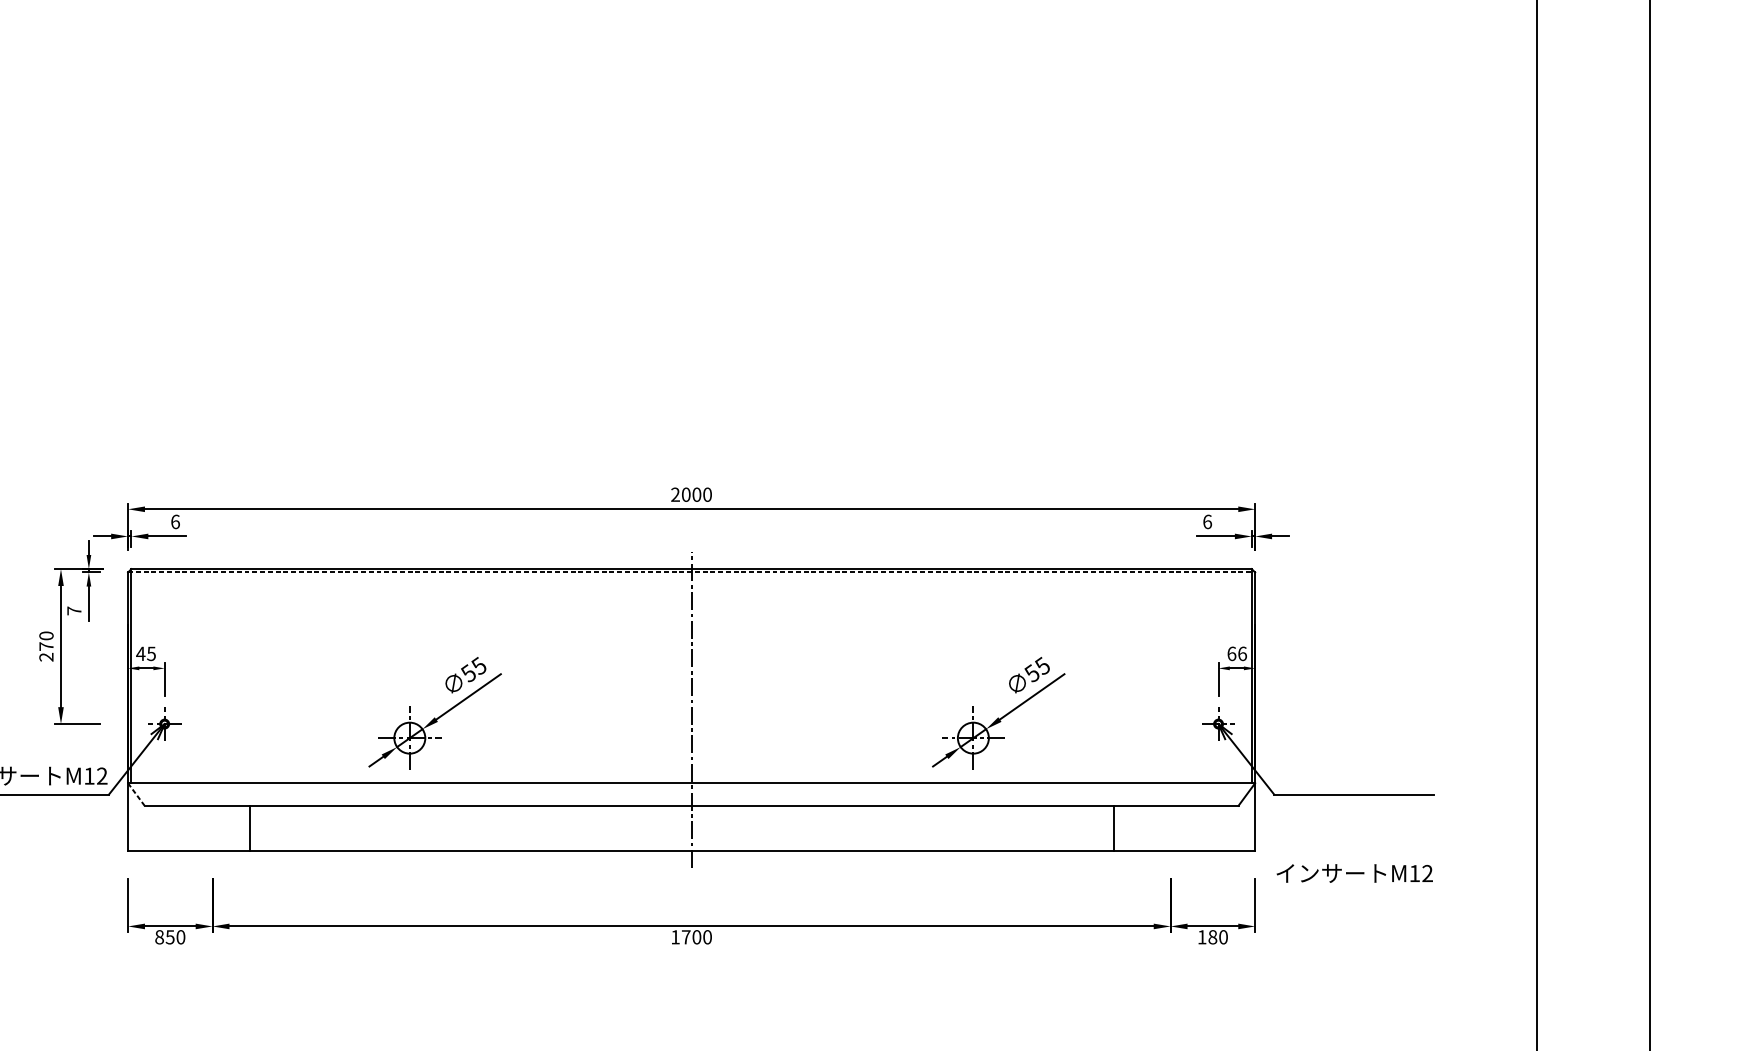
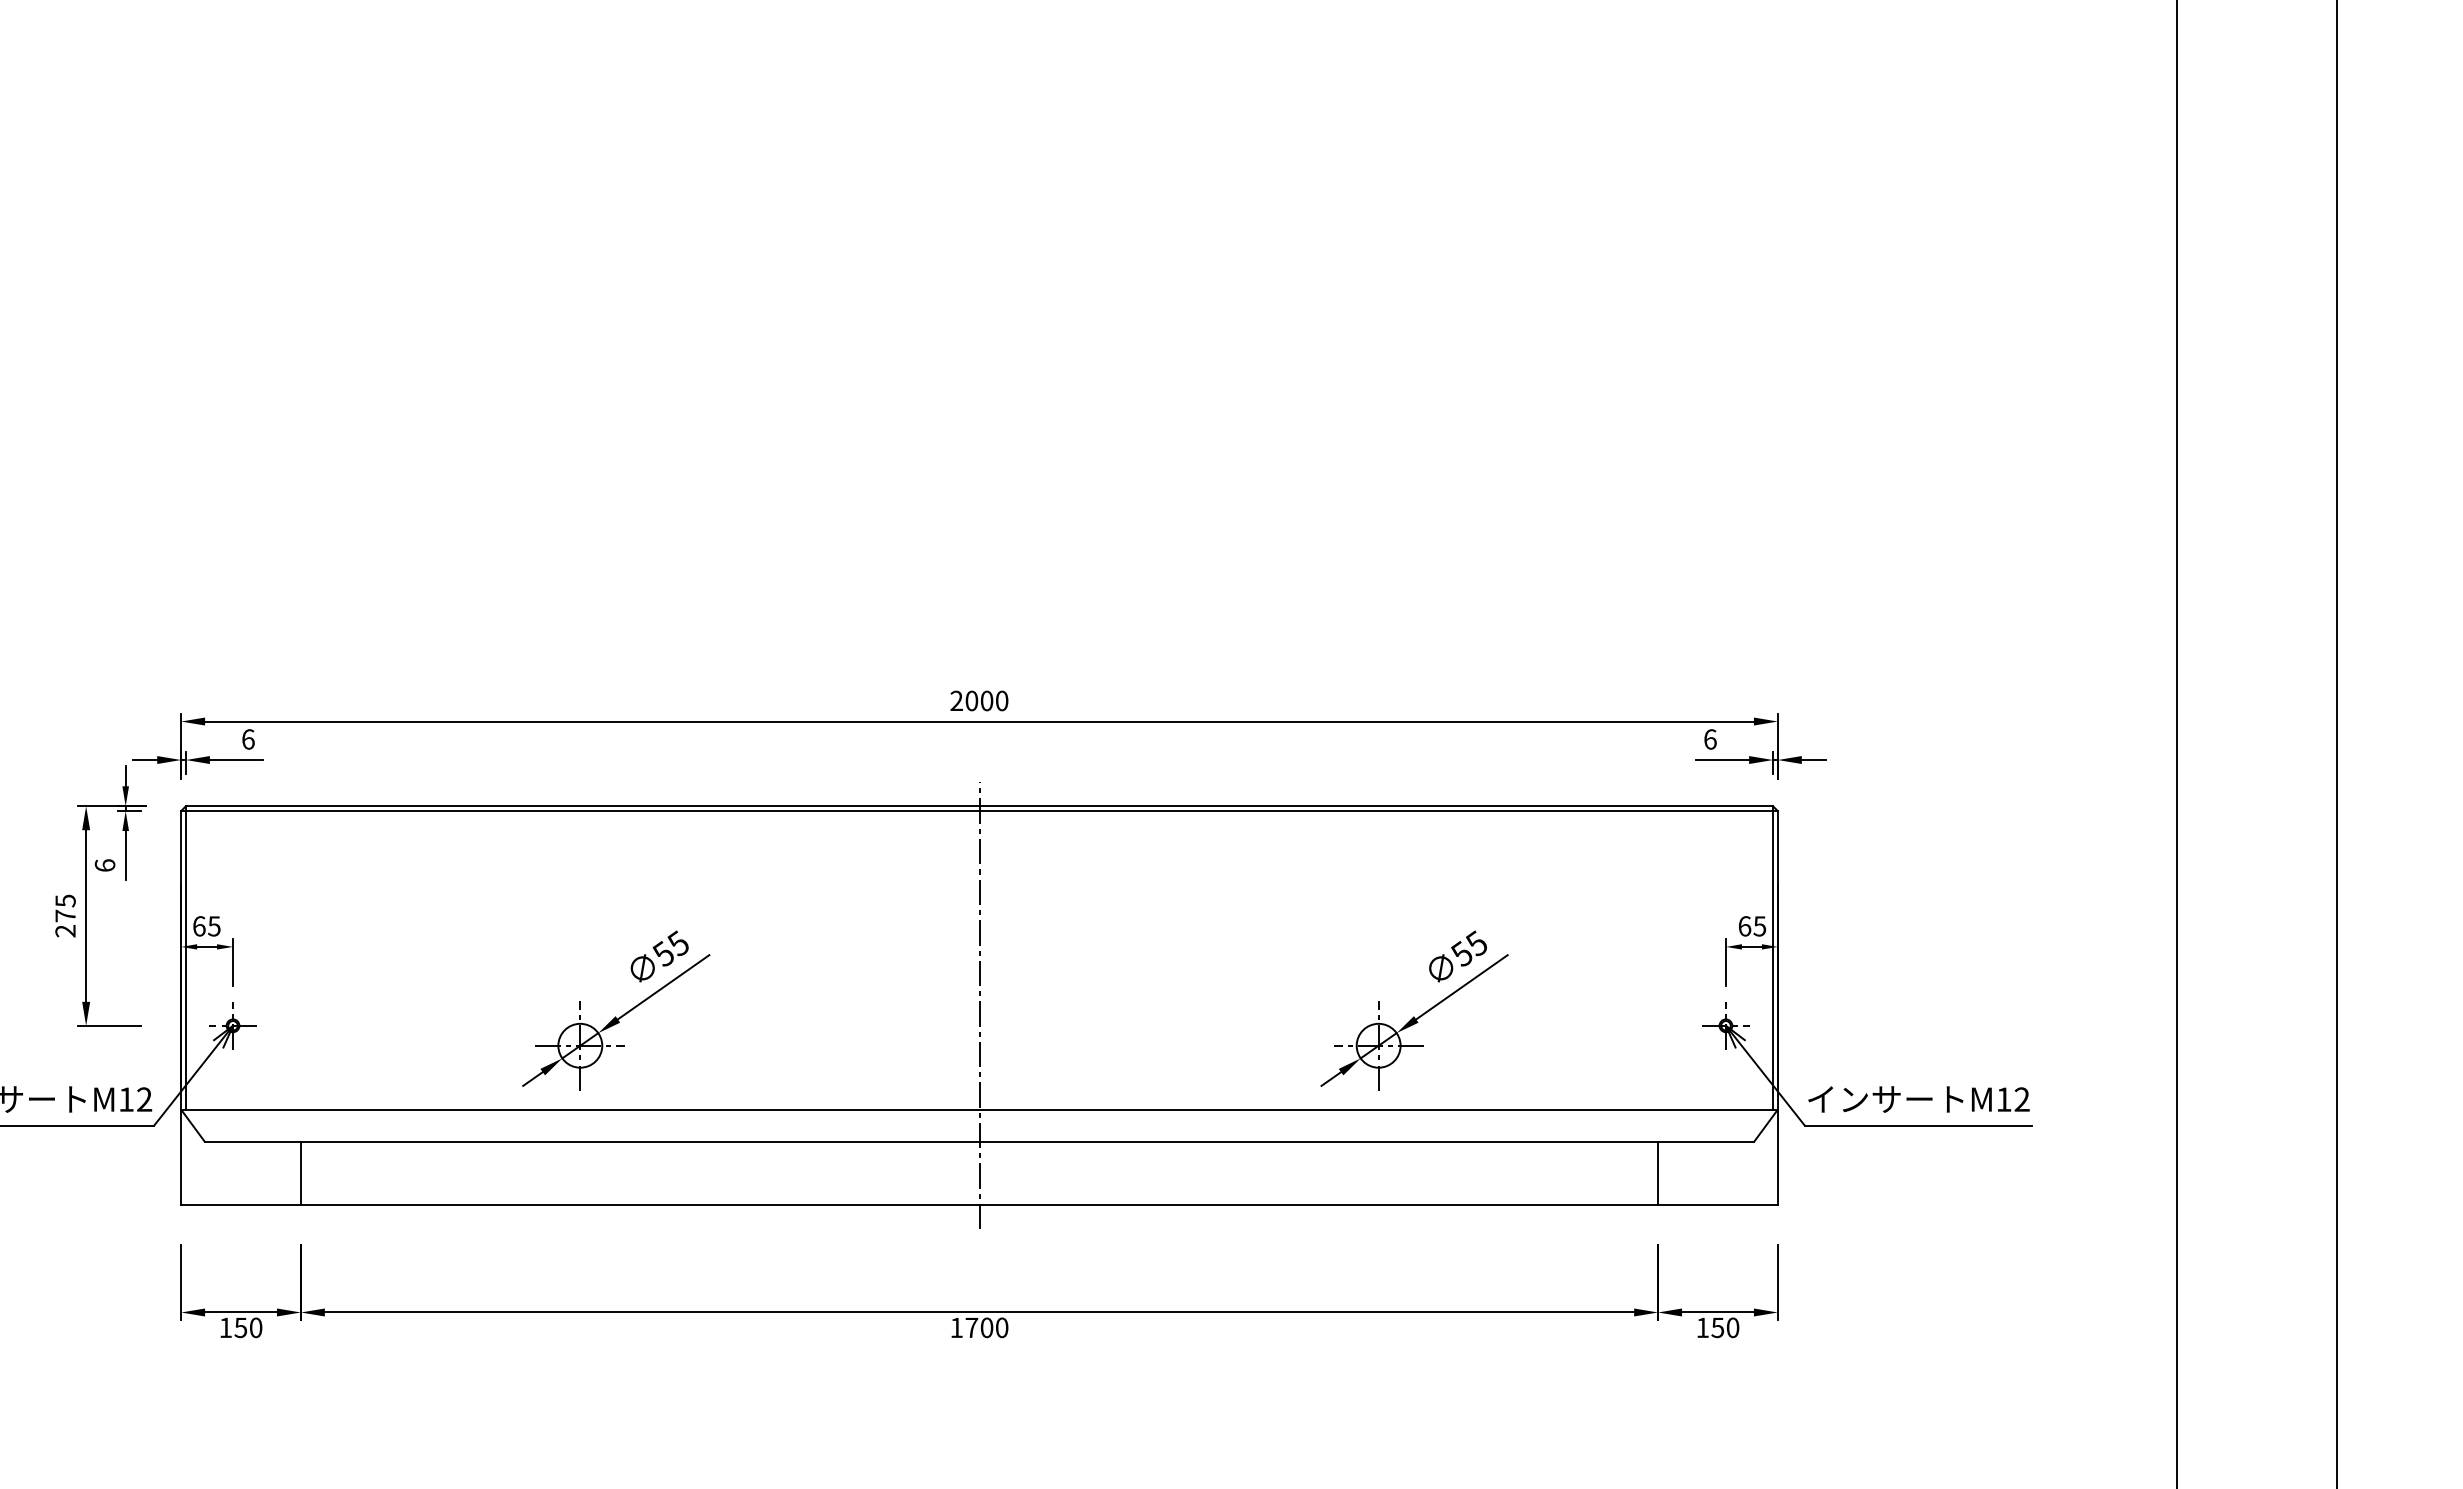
line: (692, 572) -> (980, 811), dashed -> solid
text: (73, 610) -> (104, 865), 7 -> 6
text: (46, 635) -> (65, 900), 270 -> 275
text: (141, 653) -> (199, 926), 45 -> 65
text: (1242, 653) -> (1759, 926), 66 -> 65
line: (136, 794) -> (192, 1125), dashed -> solid
line: (249, 828) -> (300, 1173), moved
line: (1114, 828) -> (1658, 1173), moved
text: (1354, 873) -> (1918, 1099), moved
text: (159, 937) -> (225, 1327), 850 -> 150
text: (1212, 937) -> (1717, 1327), 180 -> 150

